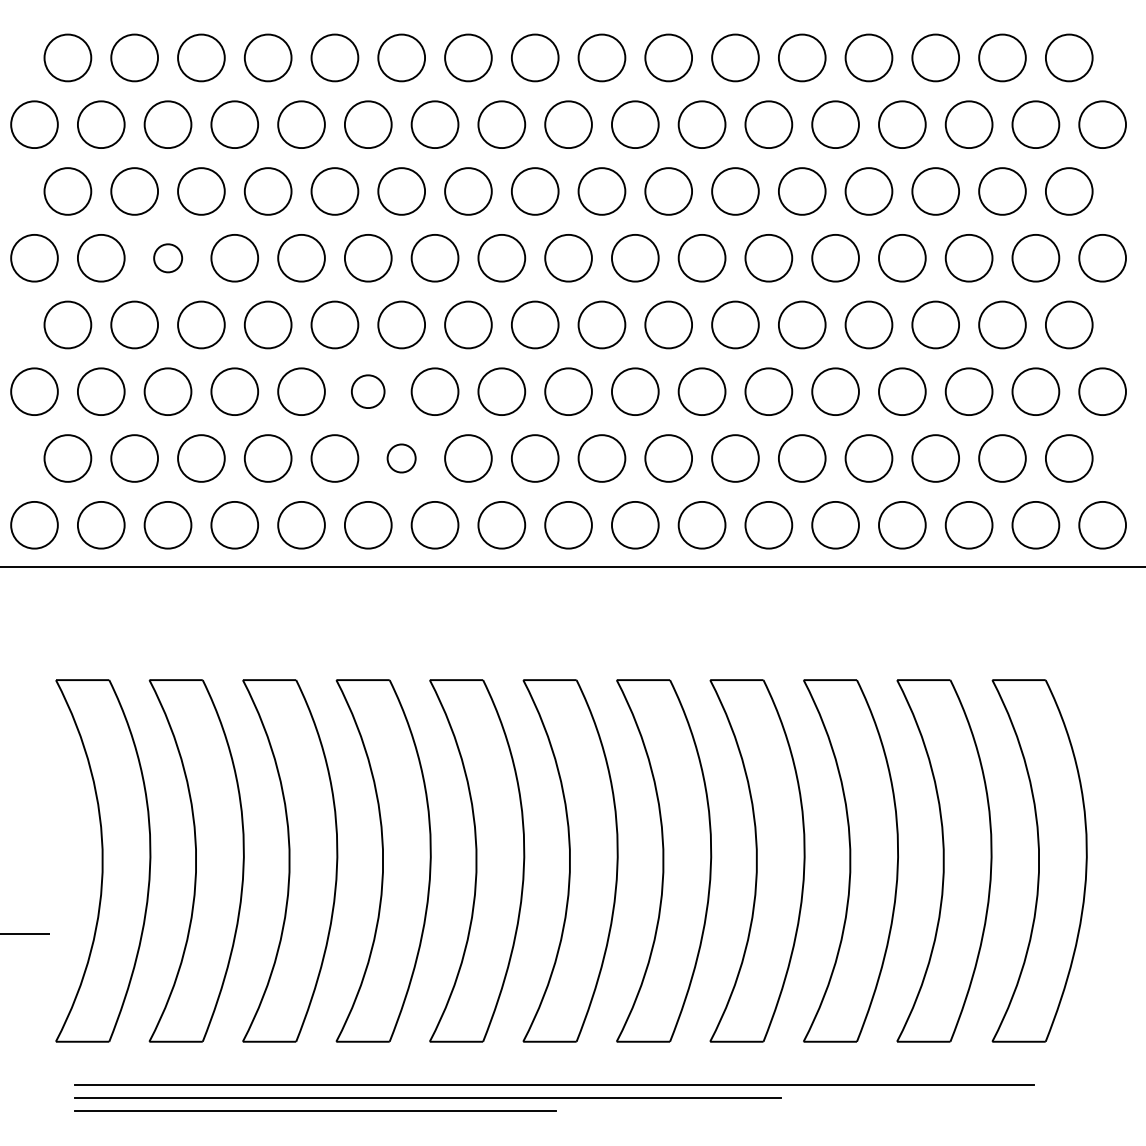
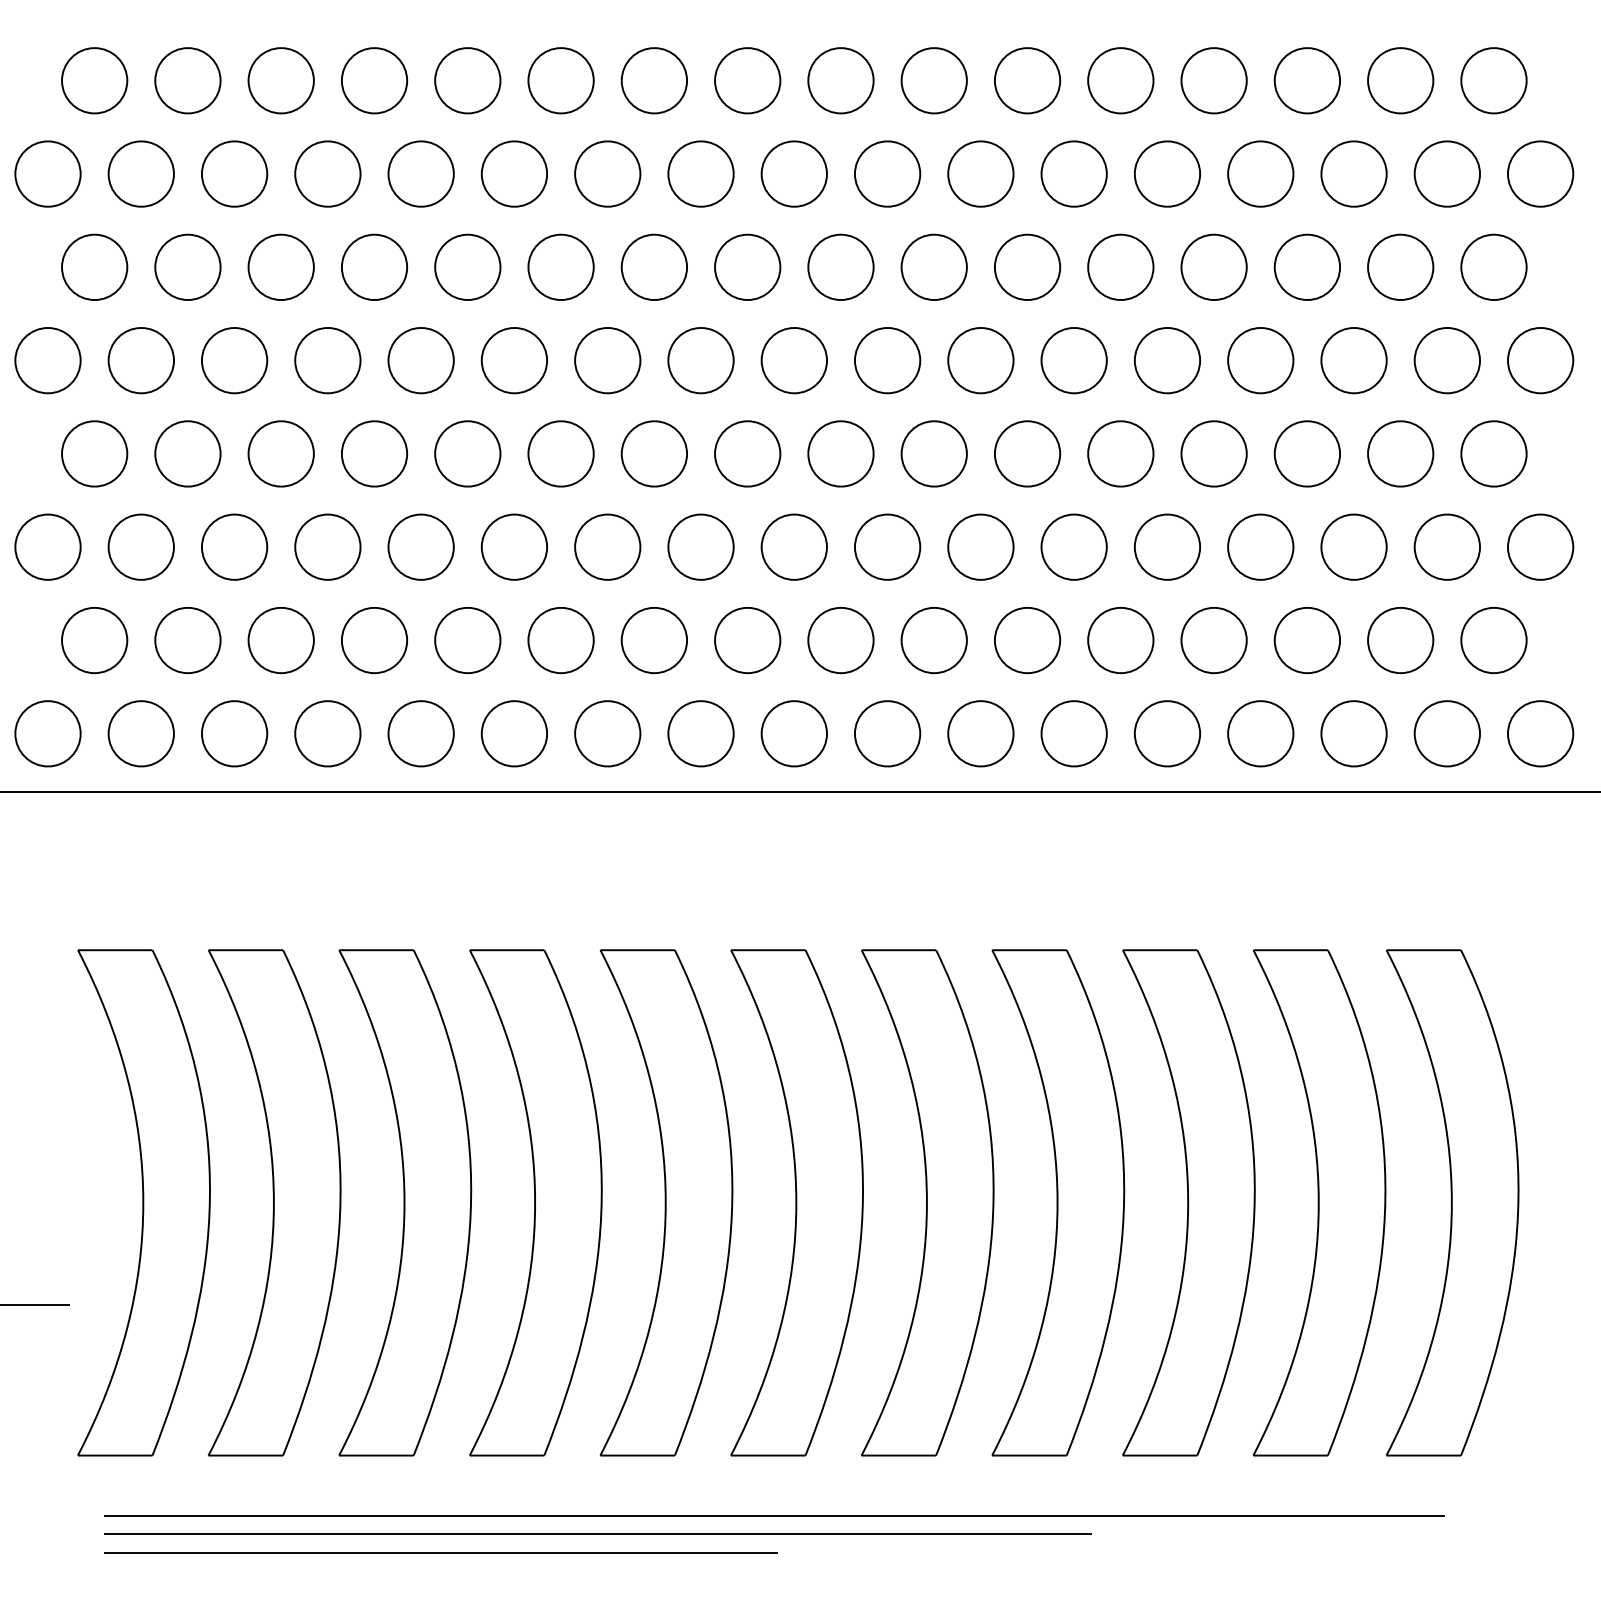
part: (167, 258) -> (234, 360), size x1.67
part: (367, 391) -> (513, 546), size x1.43
part: (401, 458) -> (560, 640), size x1.67

